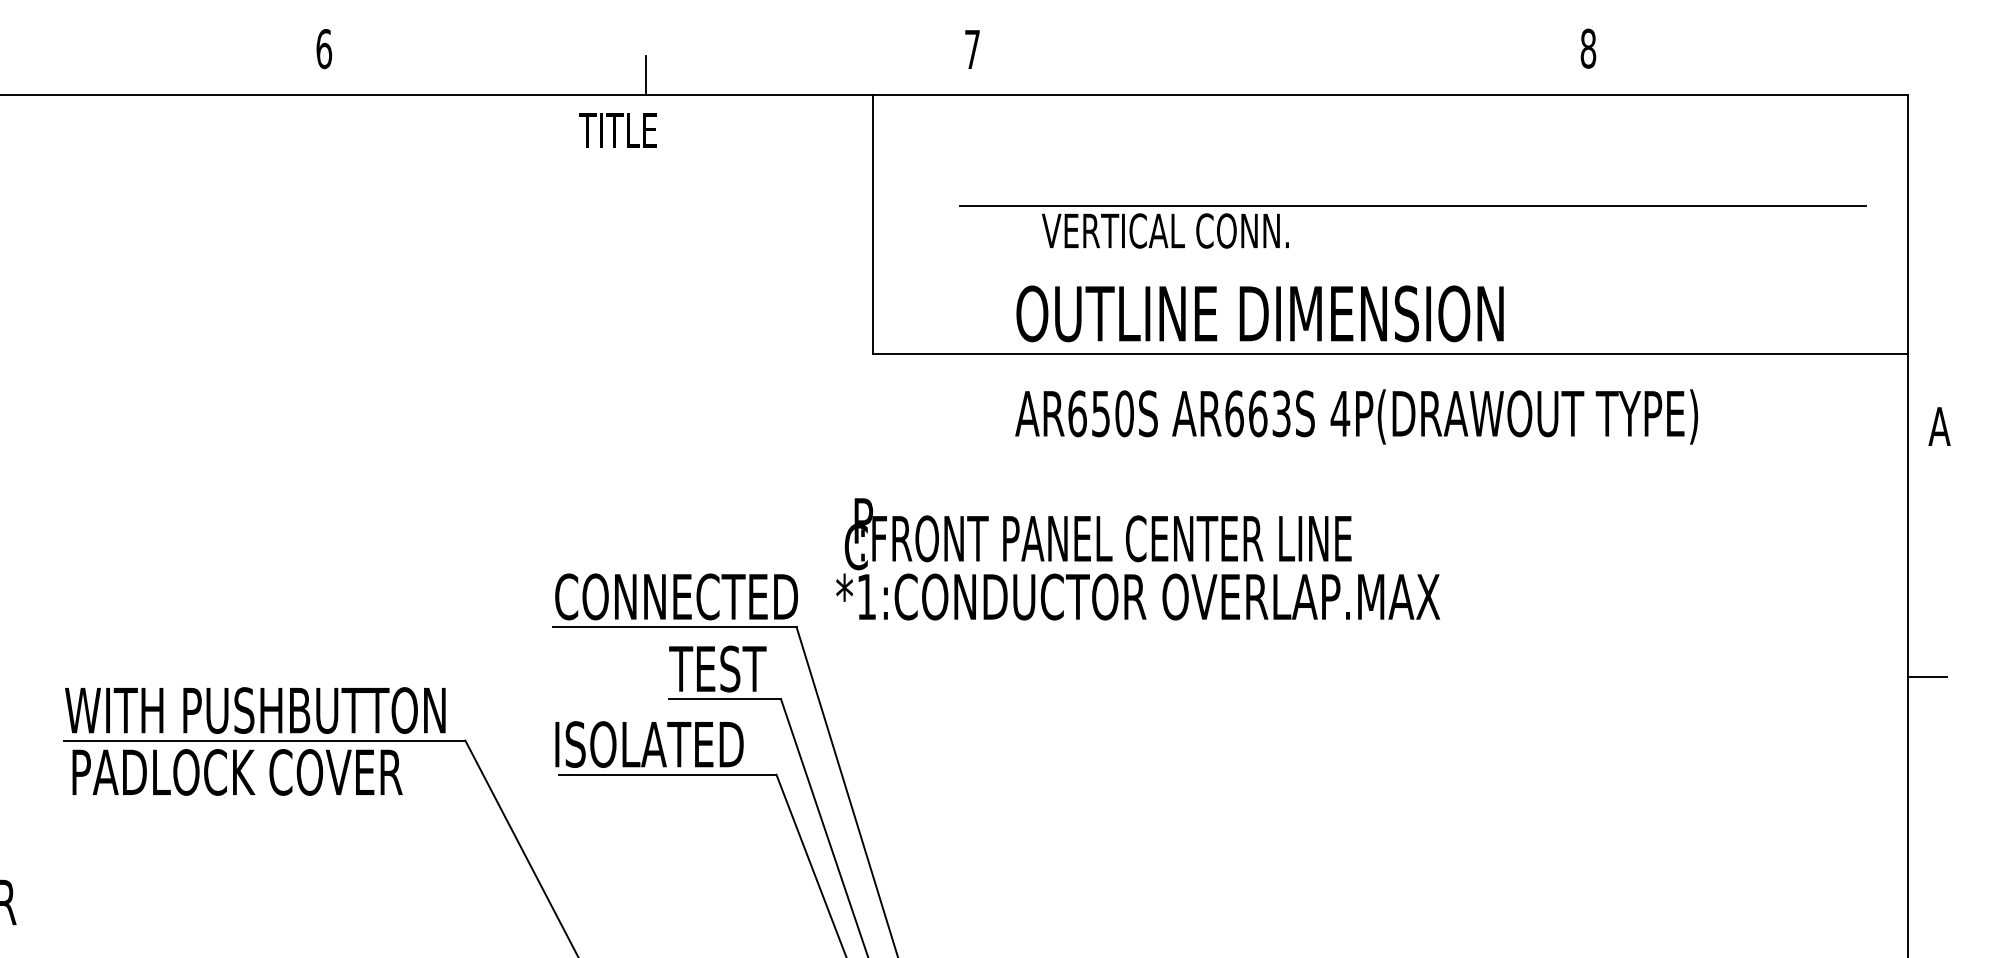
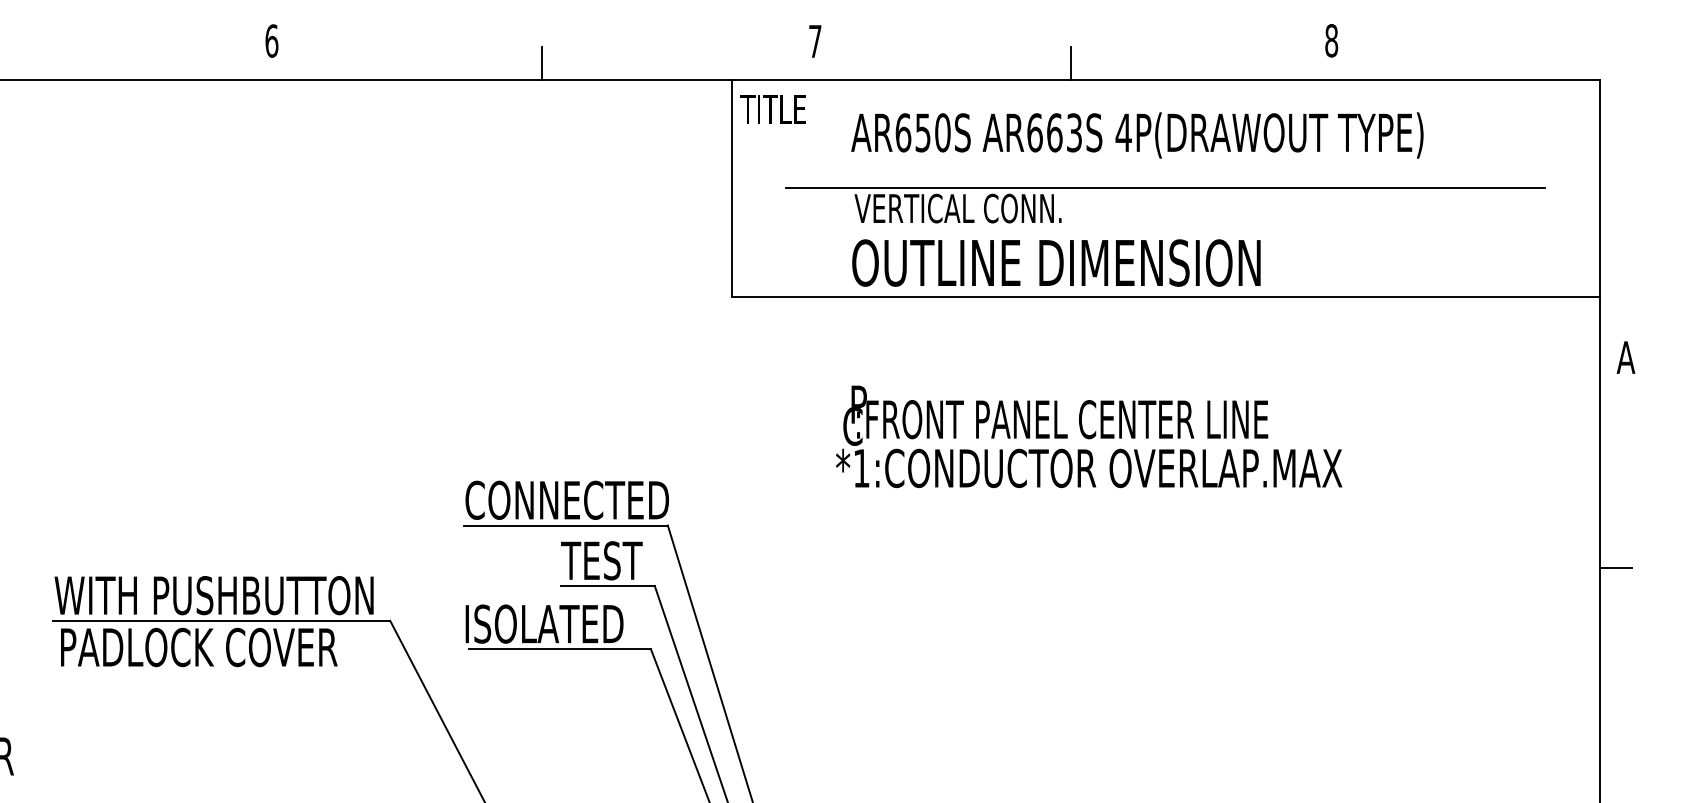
line: (1276, 75) -> (1070, 63), added
text: (617, 130) -> (772, 109), moved
part: (1412, 207) -> (1165, 188), moved
text: (1356, 416) -> (1137, 135), moved
text: (1138, 558) -> (1089, 436), moved

